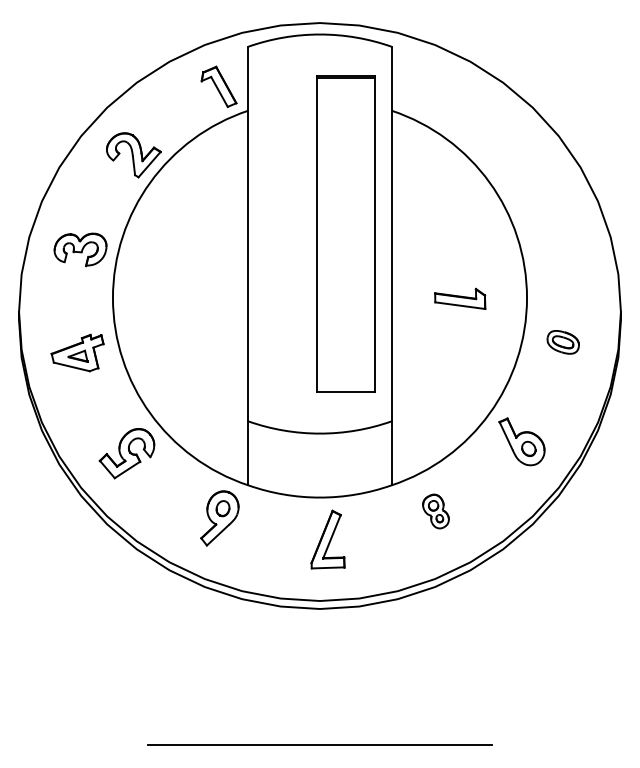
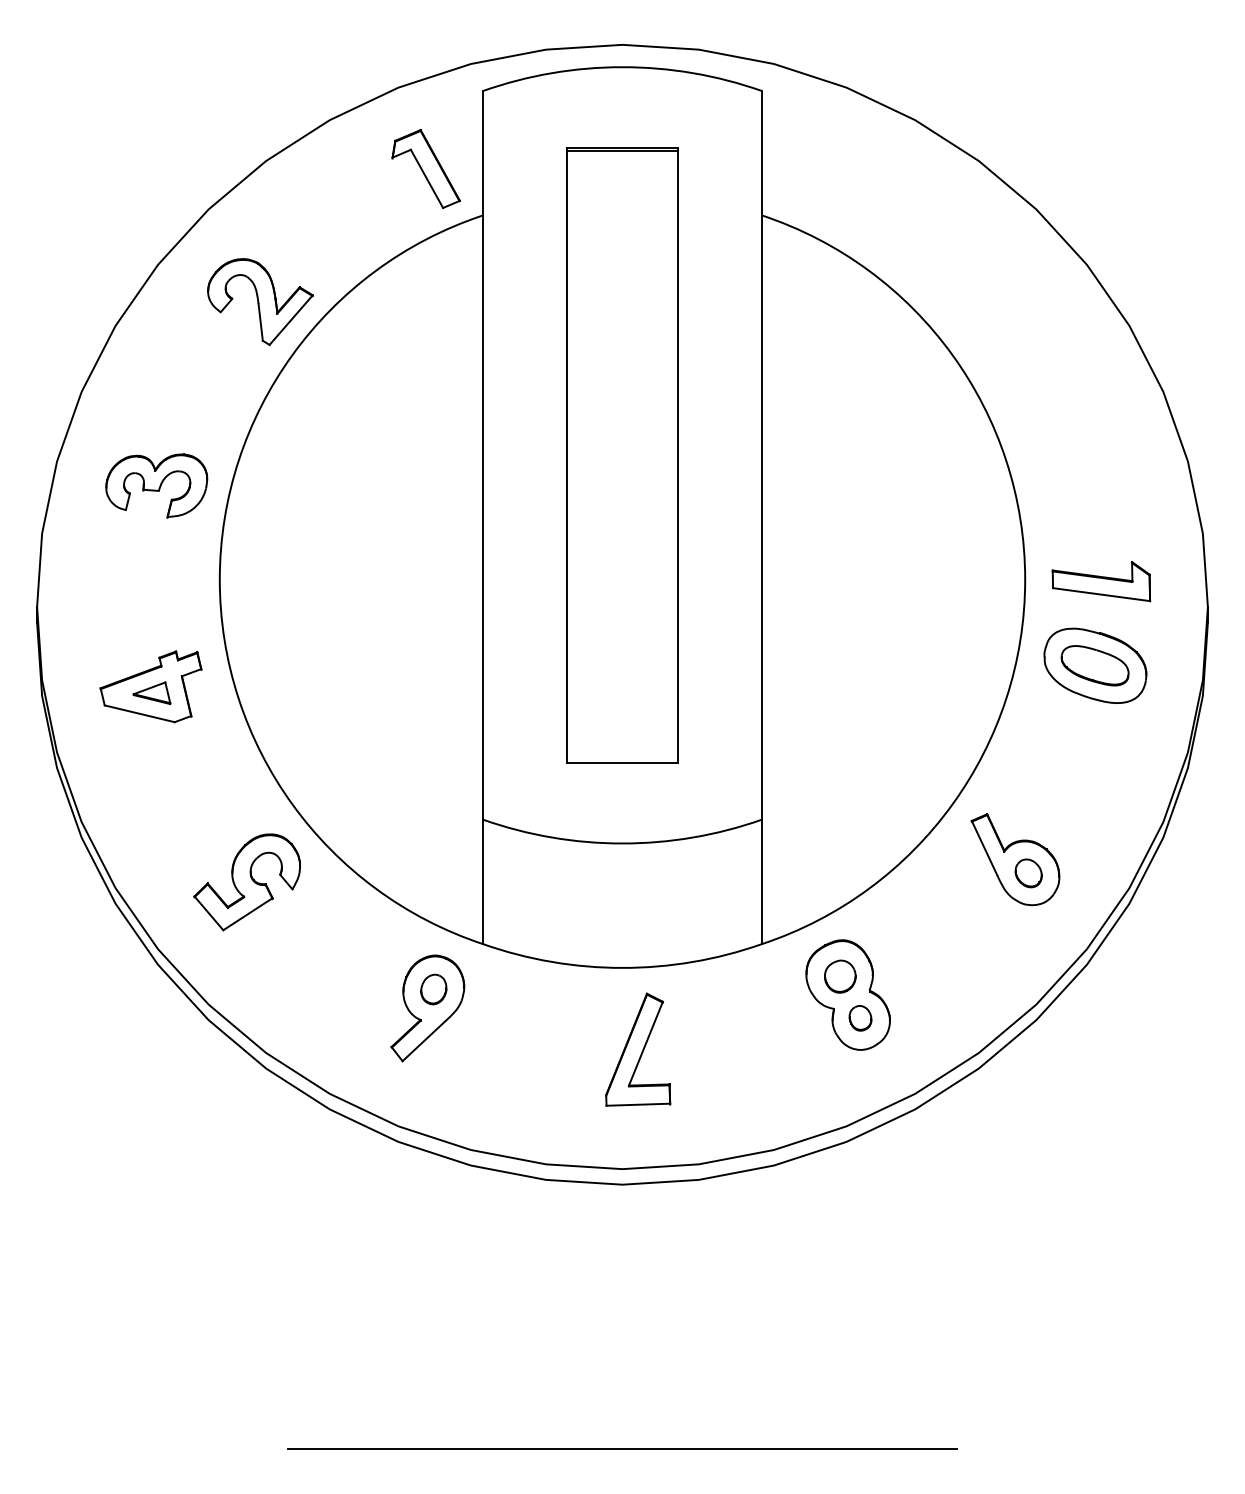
part: (345, 233) -> (621, 454), moved
part: (460, 298) -> (1101, 580), moved
part: (563, 342) -> (1096, 666), size x1.67
part: (435, 511) -> (847, 995), size x1.67

